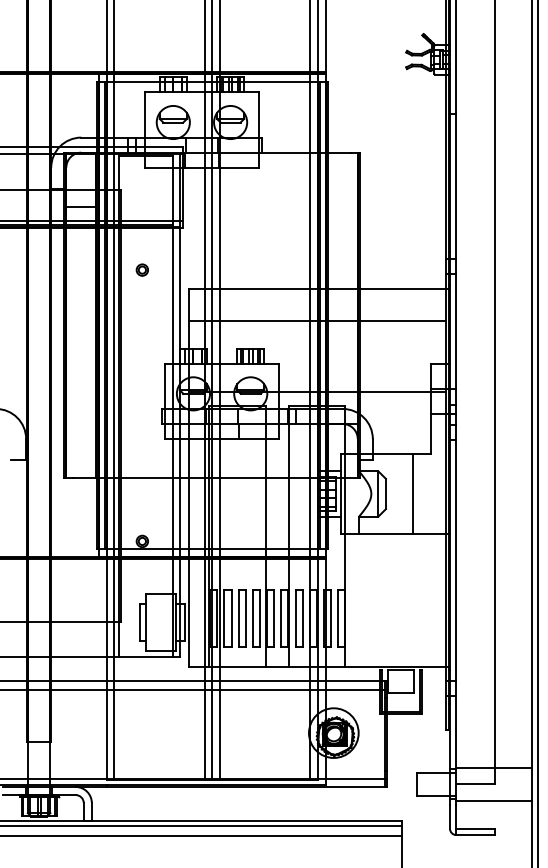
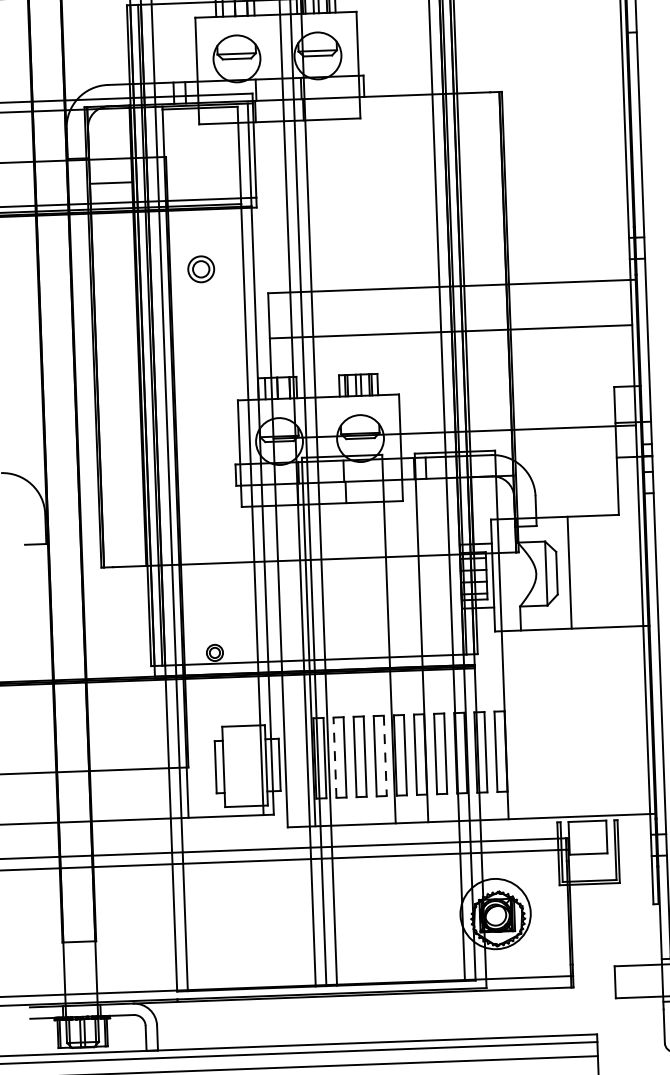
part: (141, 269) -> (199, 268), size x1.6
line: (412, 493) -> (568, 572), moved
line: (224, 618) -> (335, 757), solid -> dashed
line: (260, 619) -> (386, 757), solid -> dashed

